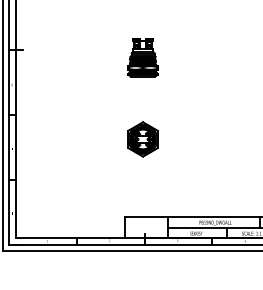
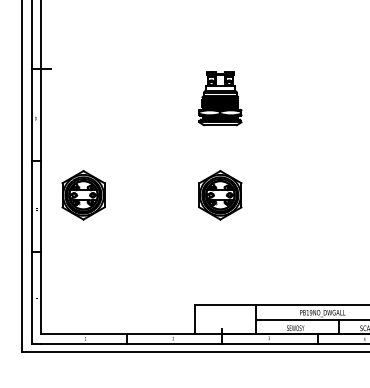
part: (142, 57) -> (219, 98), moved
part: (45, 139) -> (82, 195), added

